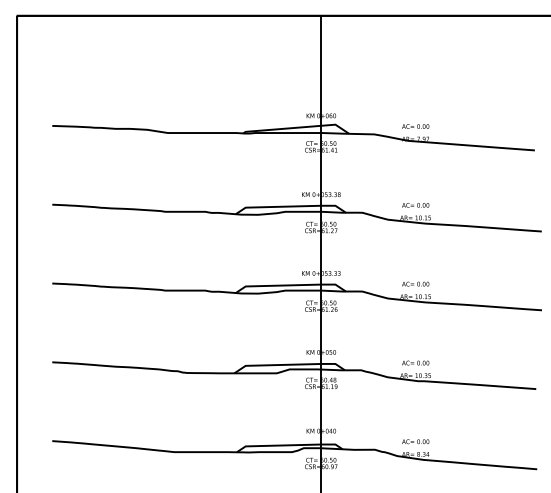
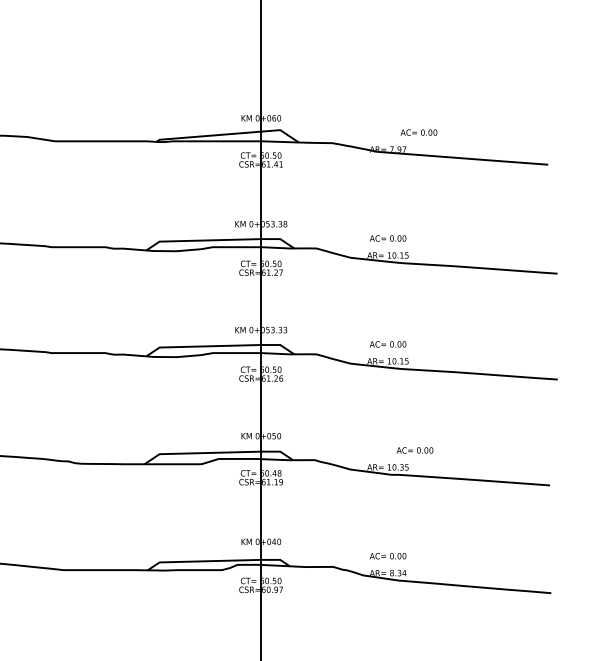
text: (415, 126) -> (418, 132), moved
text: (415, 362) -> (414, 449), moved

